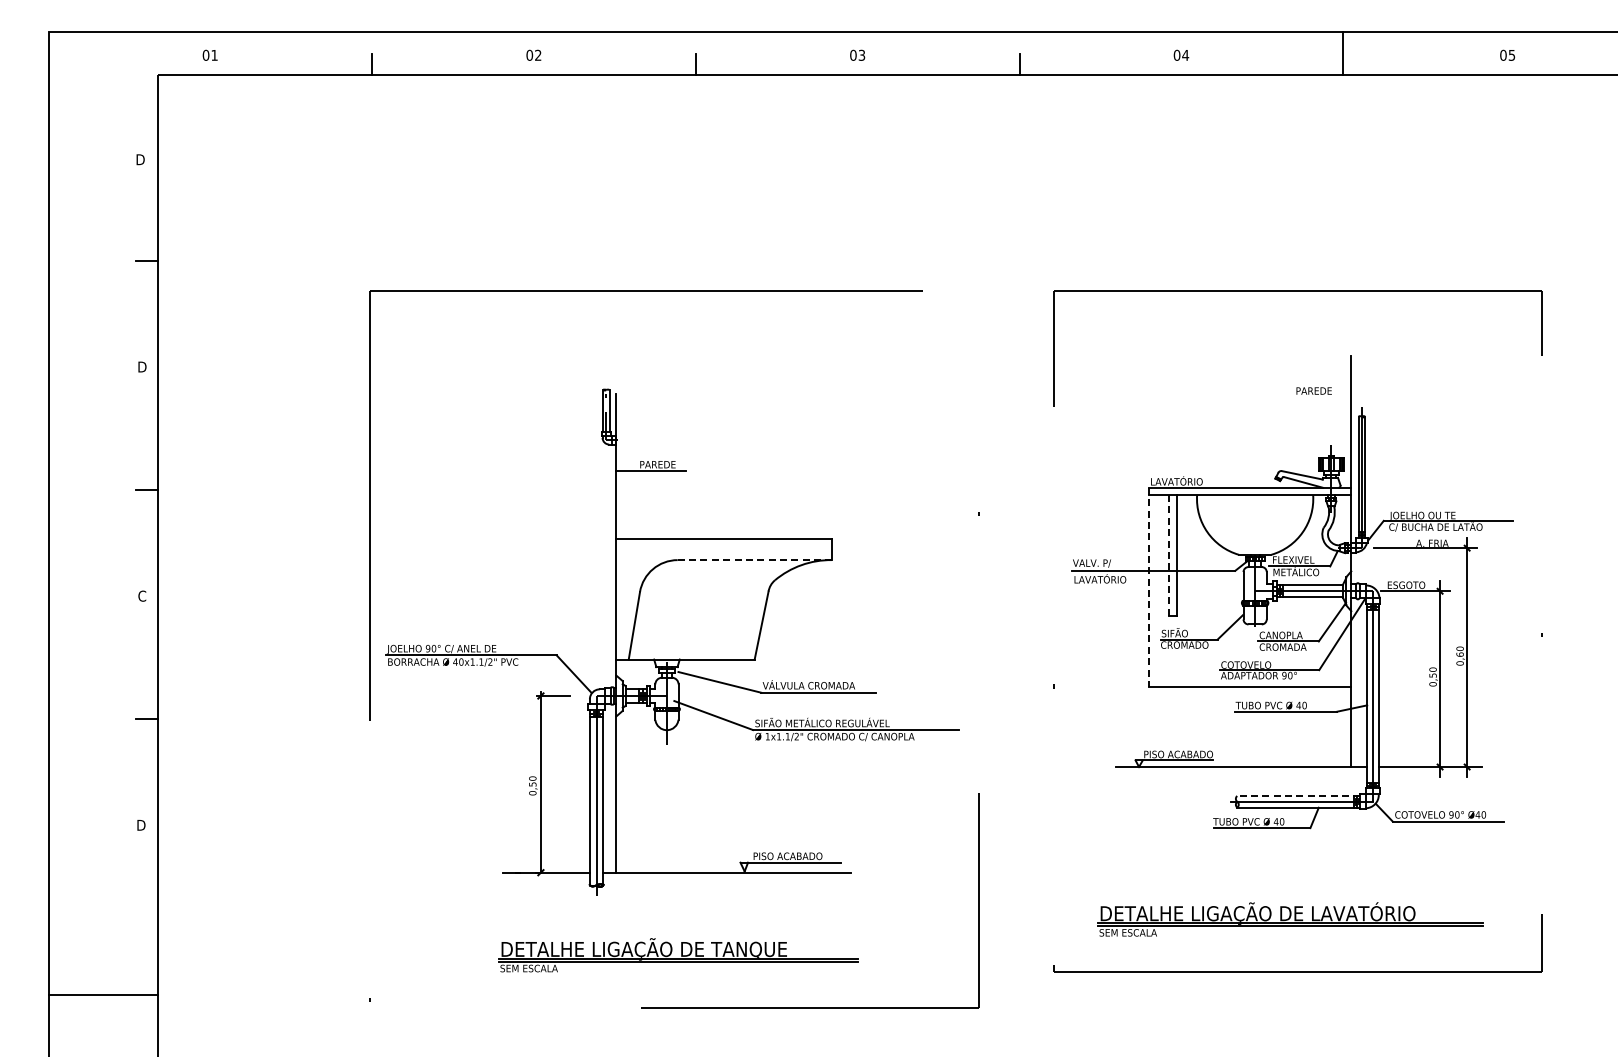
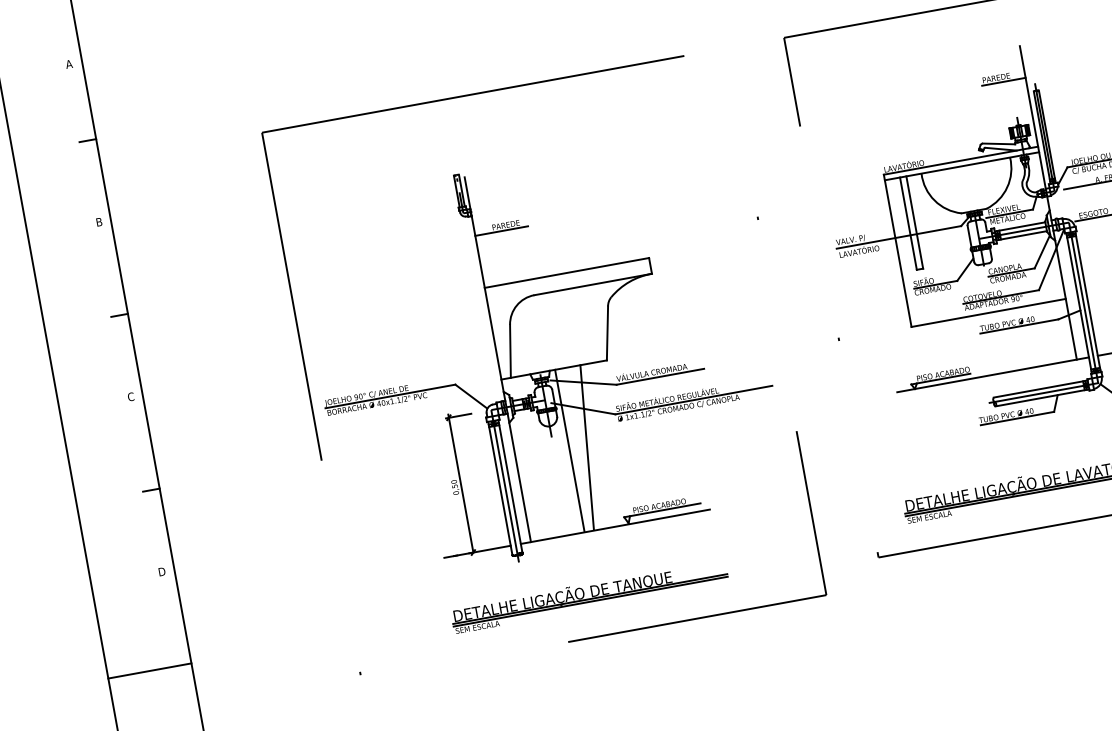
text: (140, 159) -> (69, 64), D -> A
text: (142, 366) -> (99, 221), D -> B
line: (1322, 397) -> (1003, 81), added
line: (1168, 555) -> (908, 223), dashed -> solid
line: (755, 560) -> (593, 284), dashed -> solid
line: (1149, 587) -> (898, 250), dashed -> solid
line: (686, 764) -> (569, 449), added
line: (709, 764) -> (586, 446), added
line: (1298, 796) -> (1040, 389), dashed -> solid
line: (102, 995) -> (149, 671), moved

